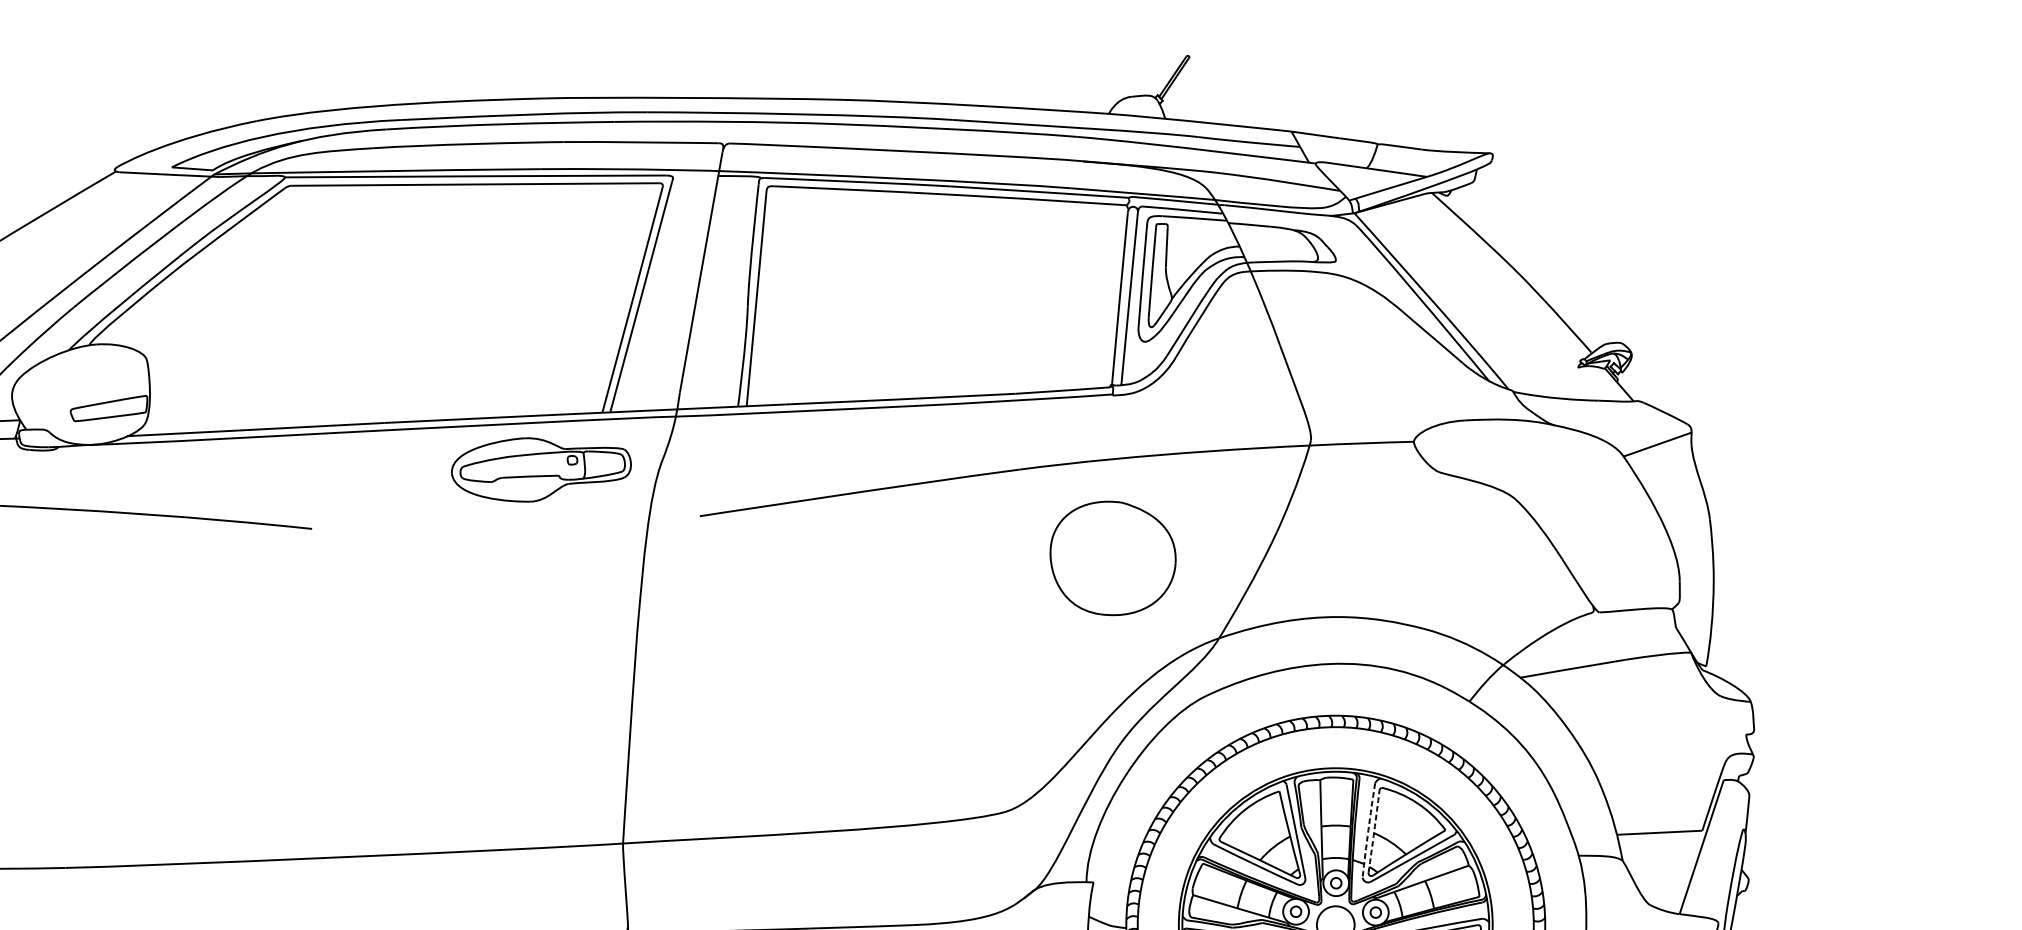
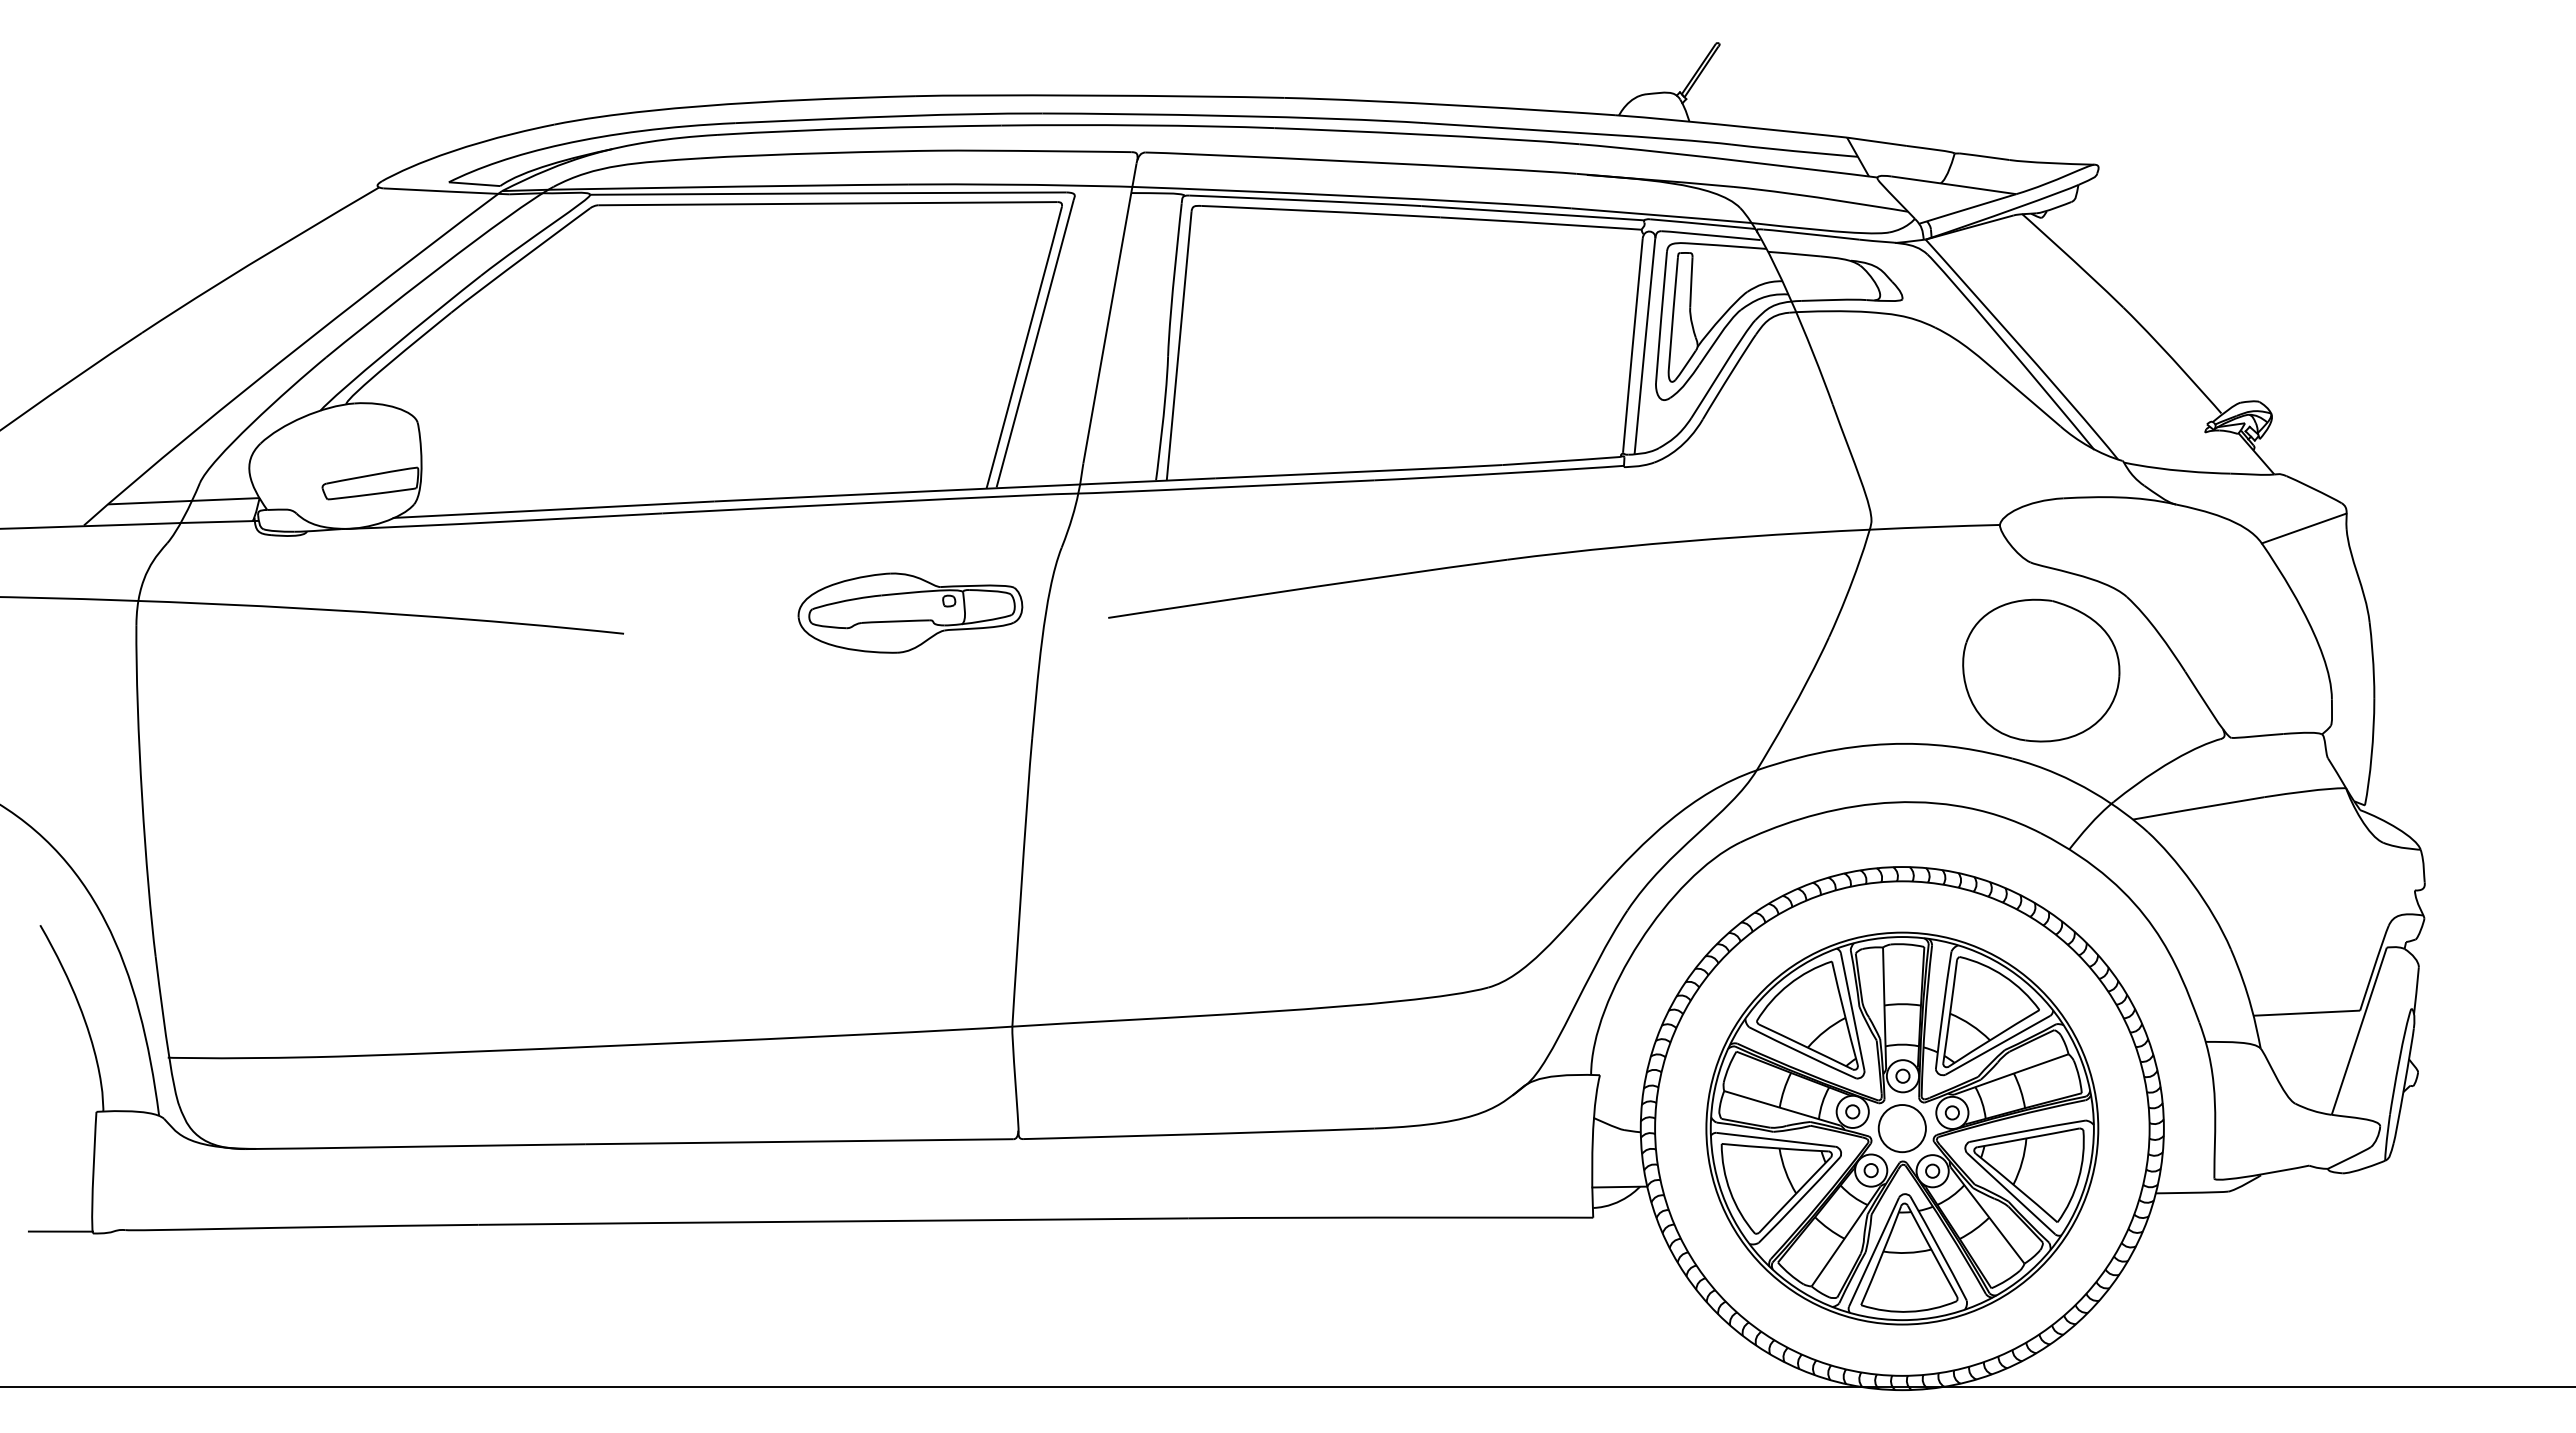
part: (541, 469) -> (910, 612), moved
part: (1113, 558) -> (2041, 670), moved
arc: (1368, 830) -> (1943, 1010), dashed -> solid
arc: (1374, 831) -> (1950, 1011), dashed -> solid

